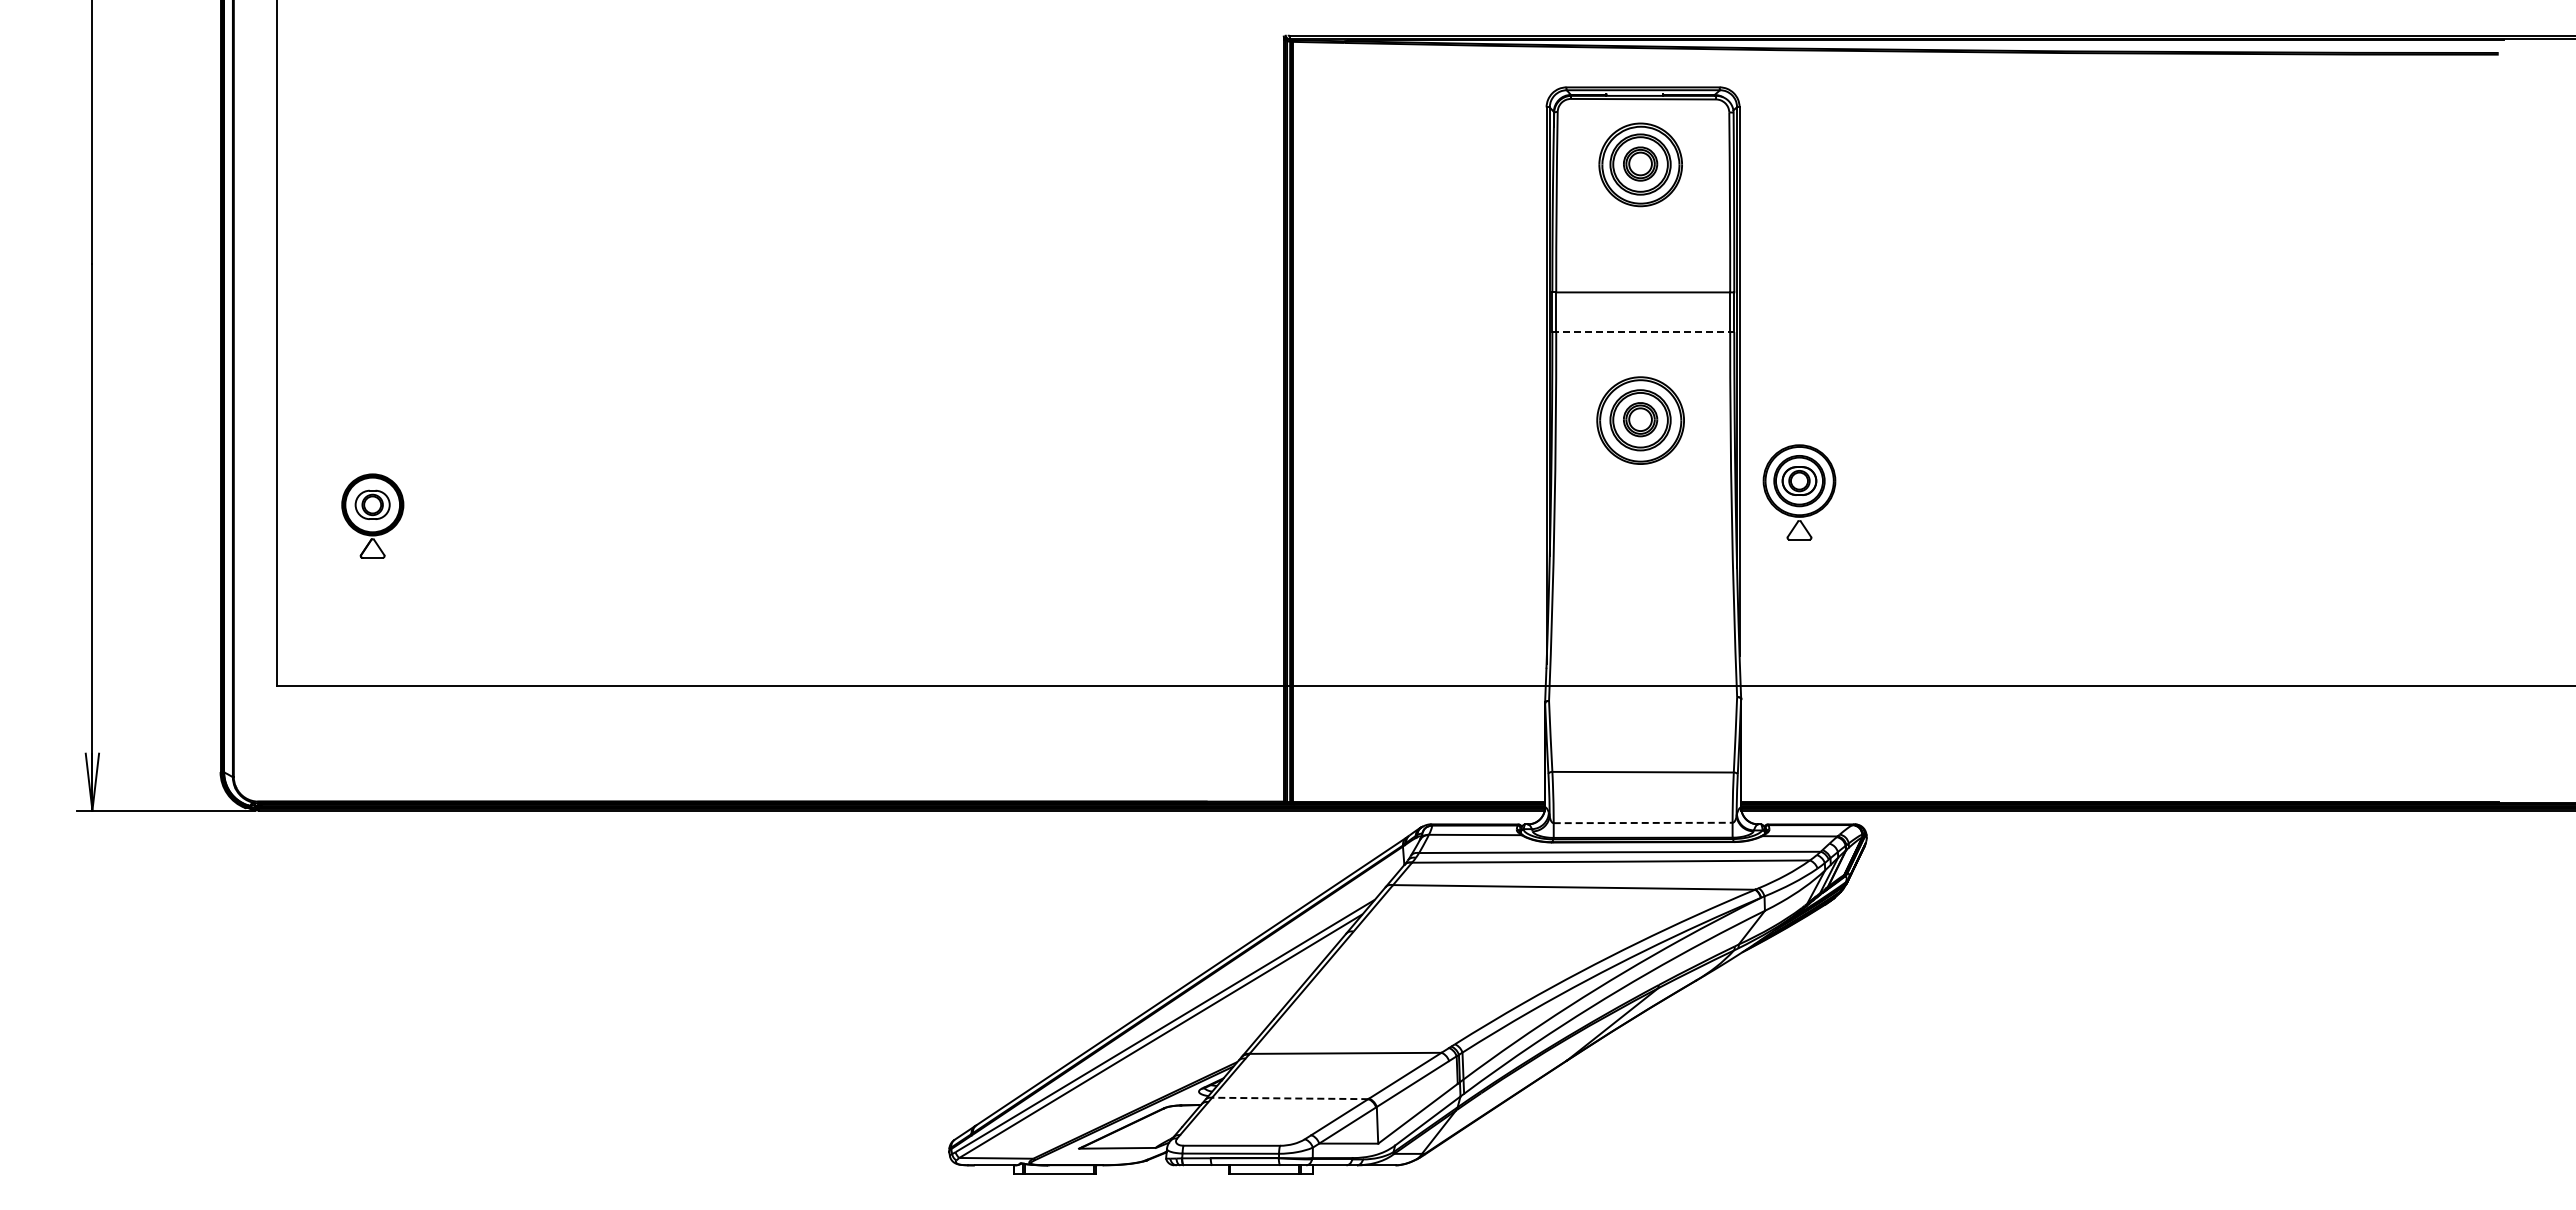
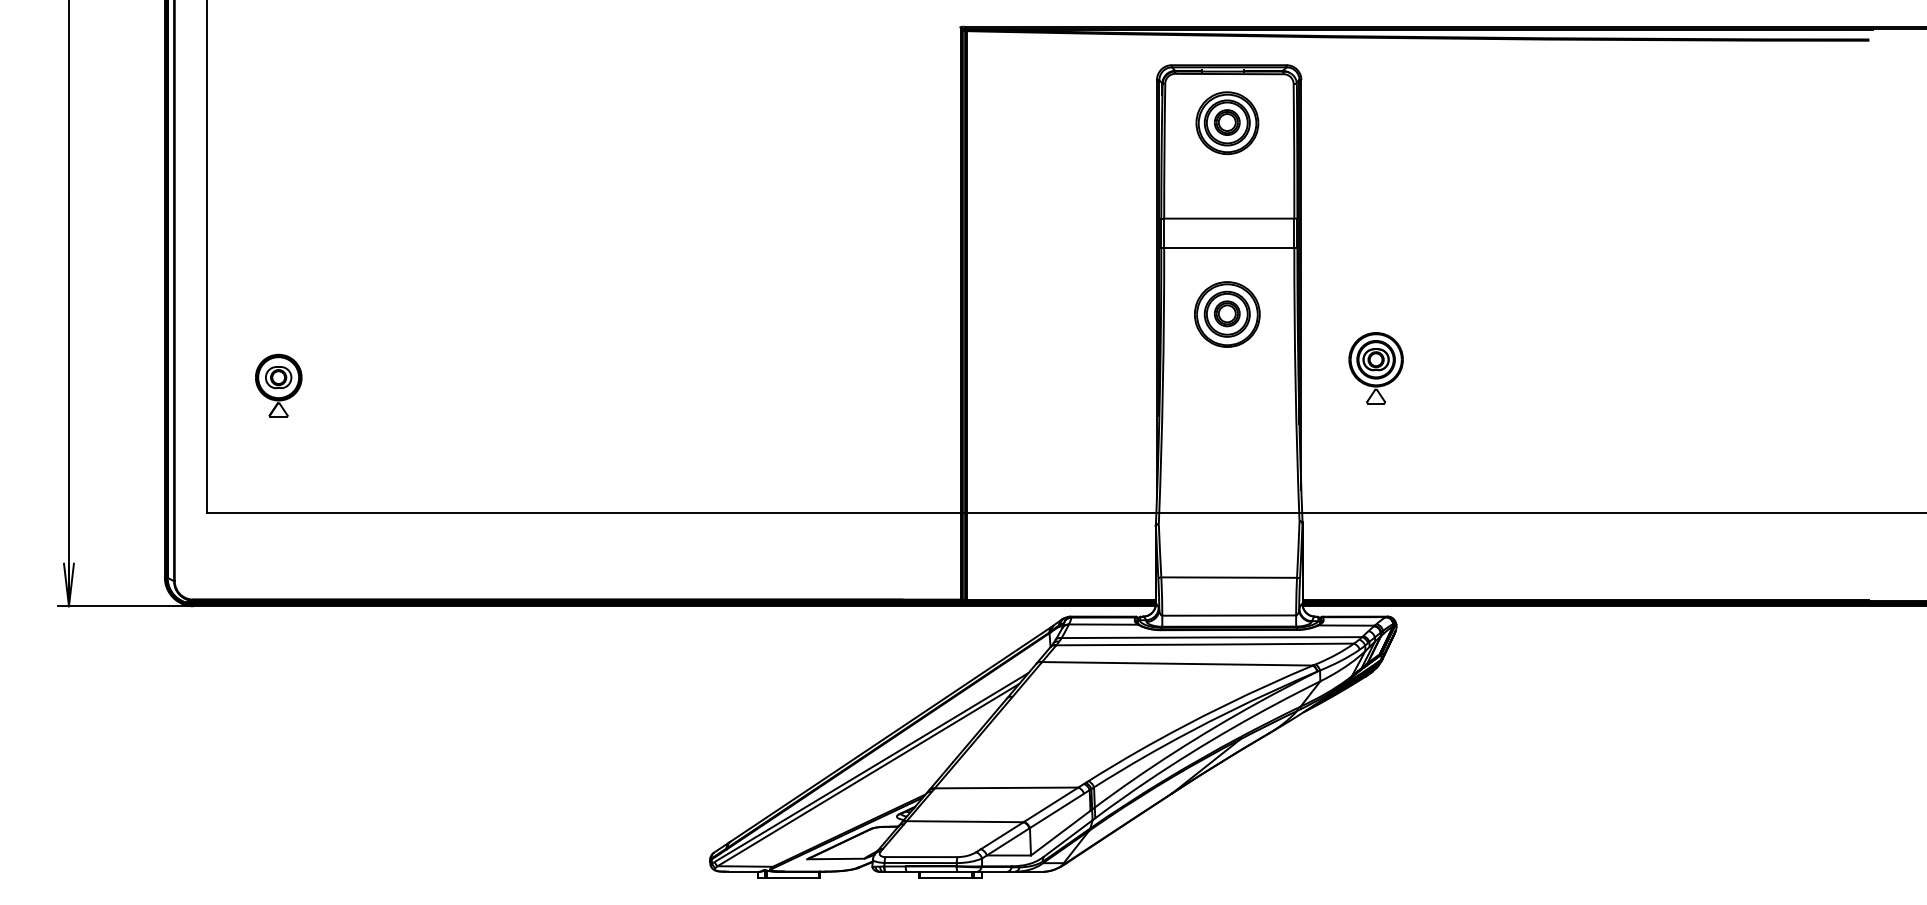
line: (1643, 332) -> (1229, 248), dashed -> solid
part: (1799, 492) -> (1376, 368), moved
line: (1643, 822) -> (1229, 615), dashed -> solid
line: (1289, 1098) -> (964, 821), dashed -> solid

